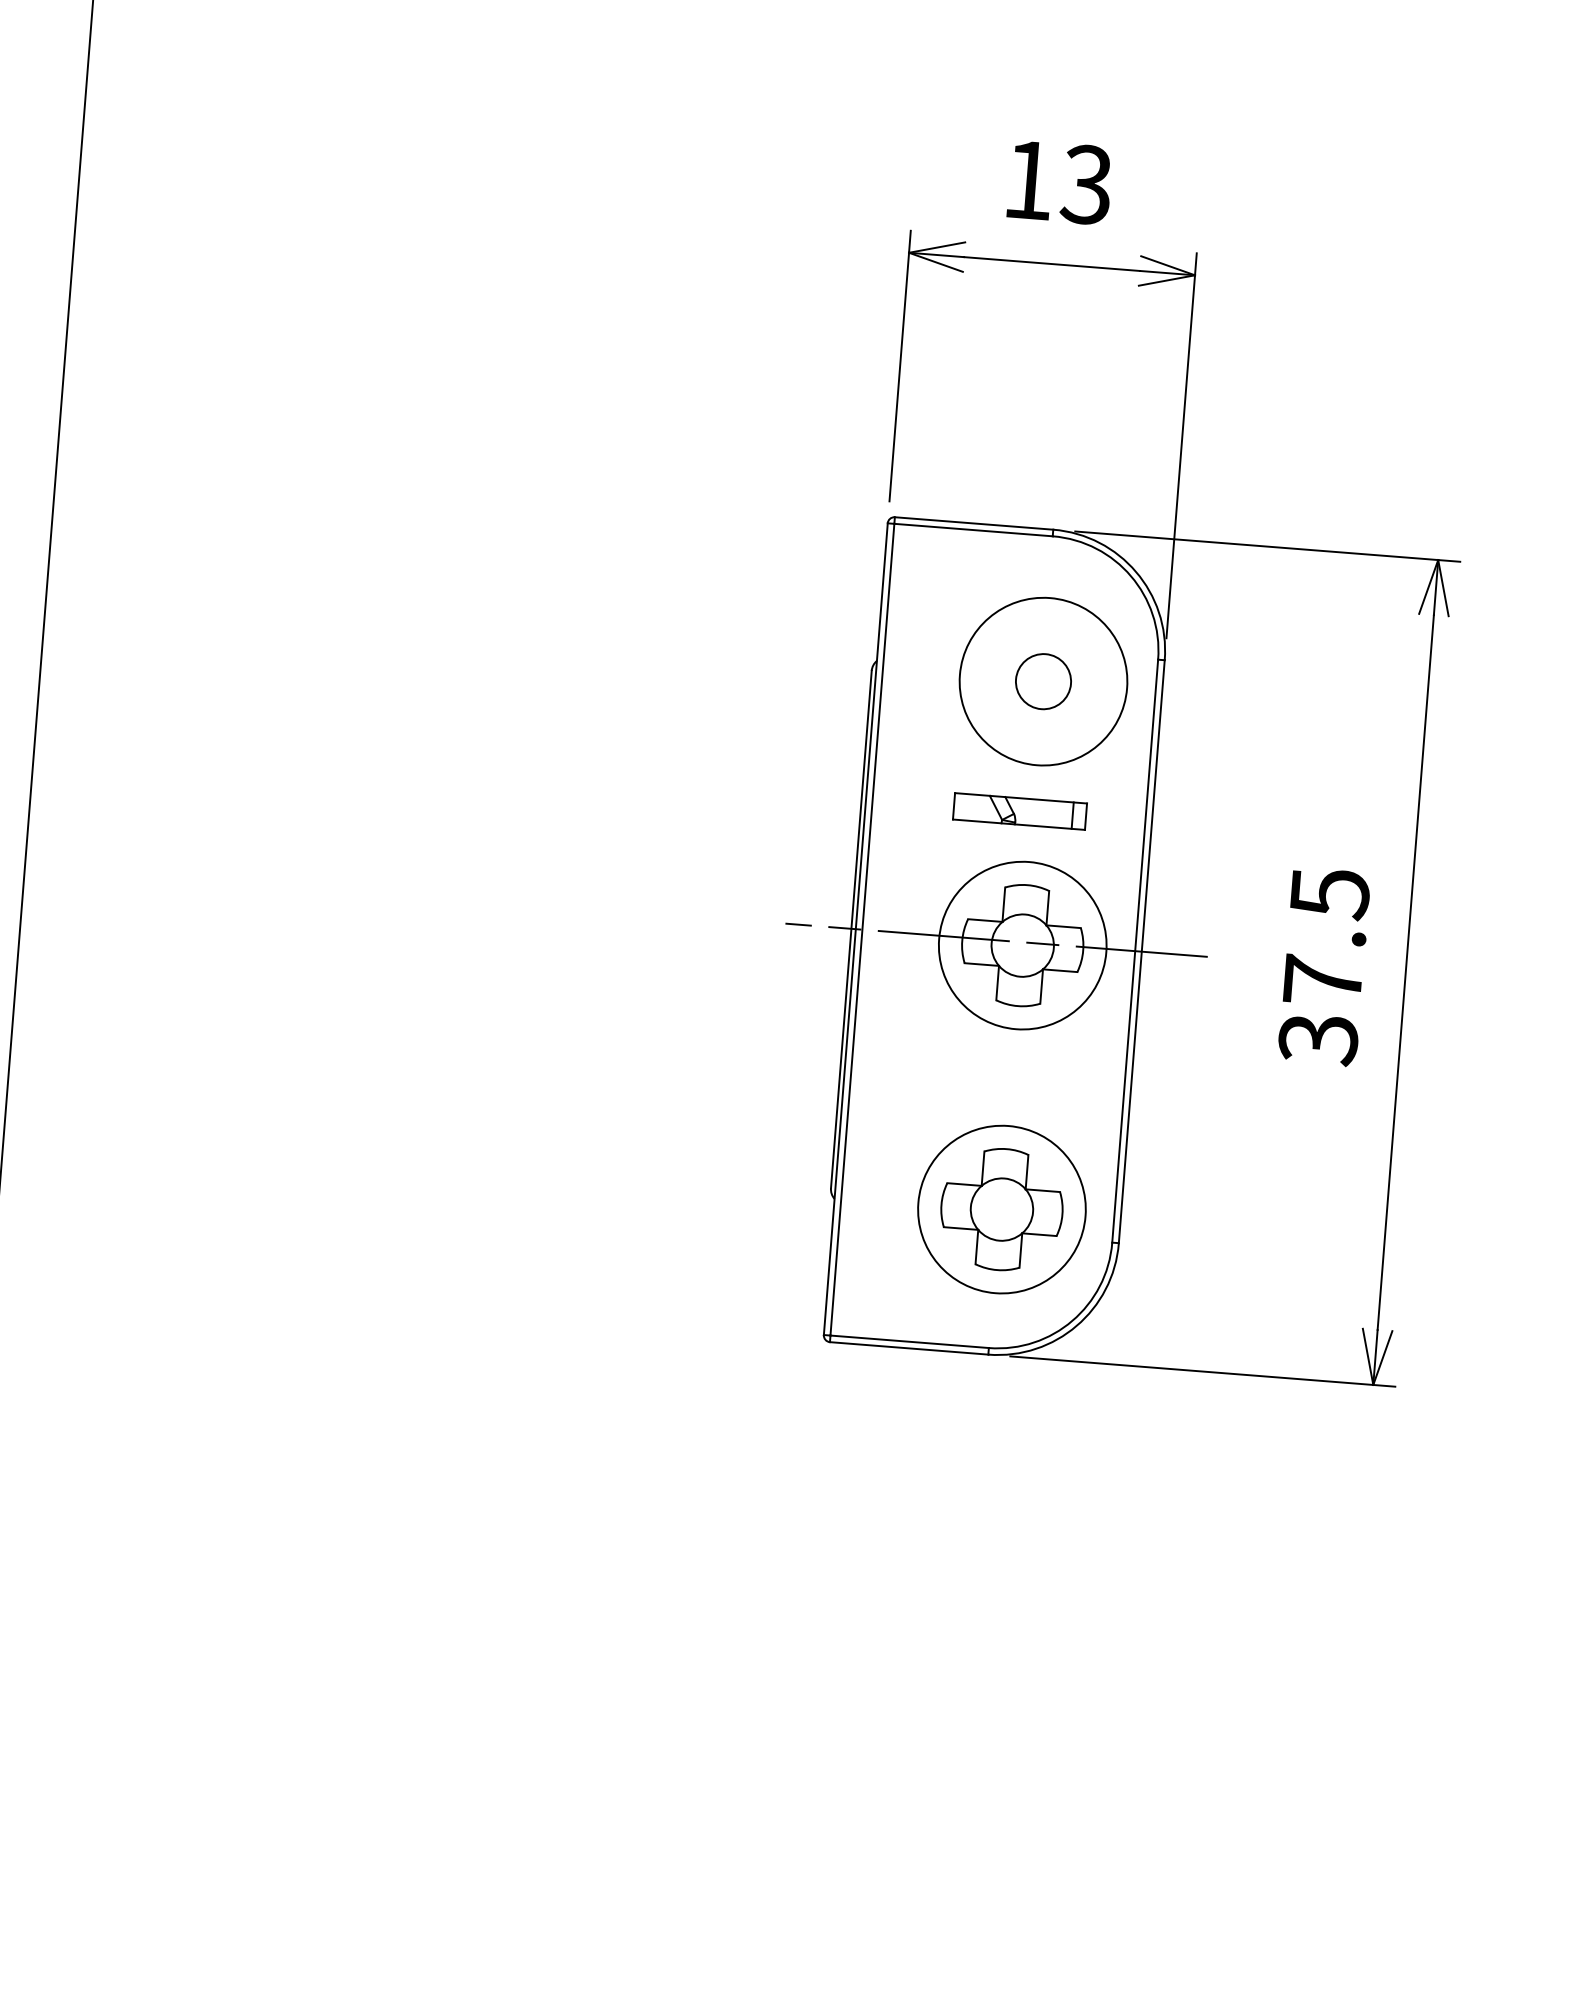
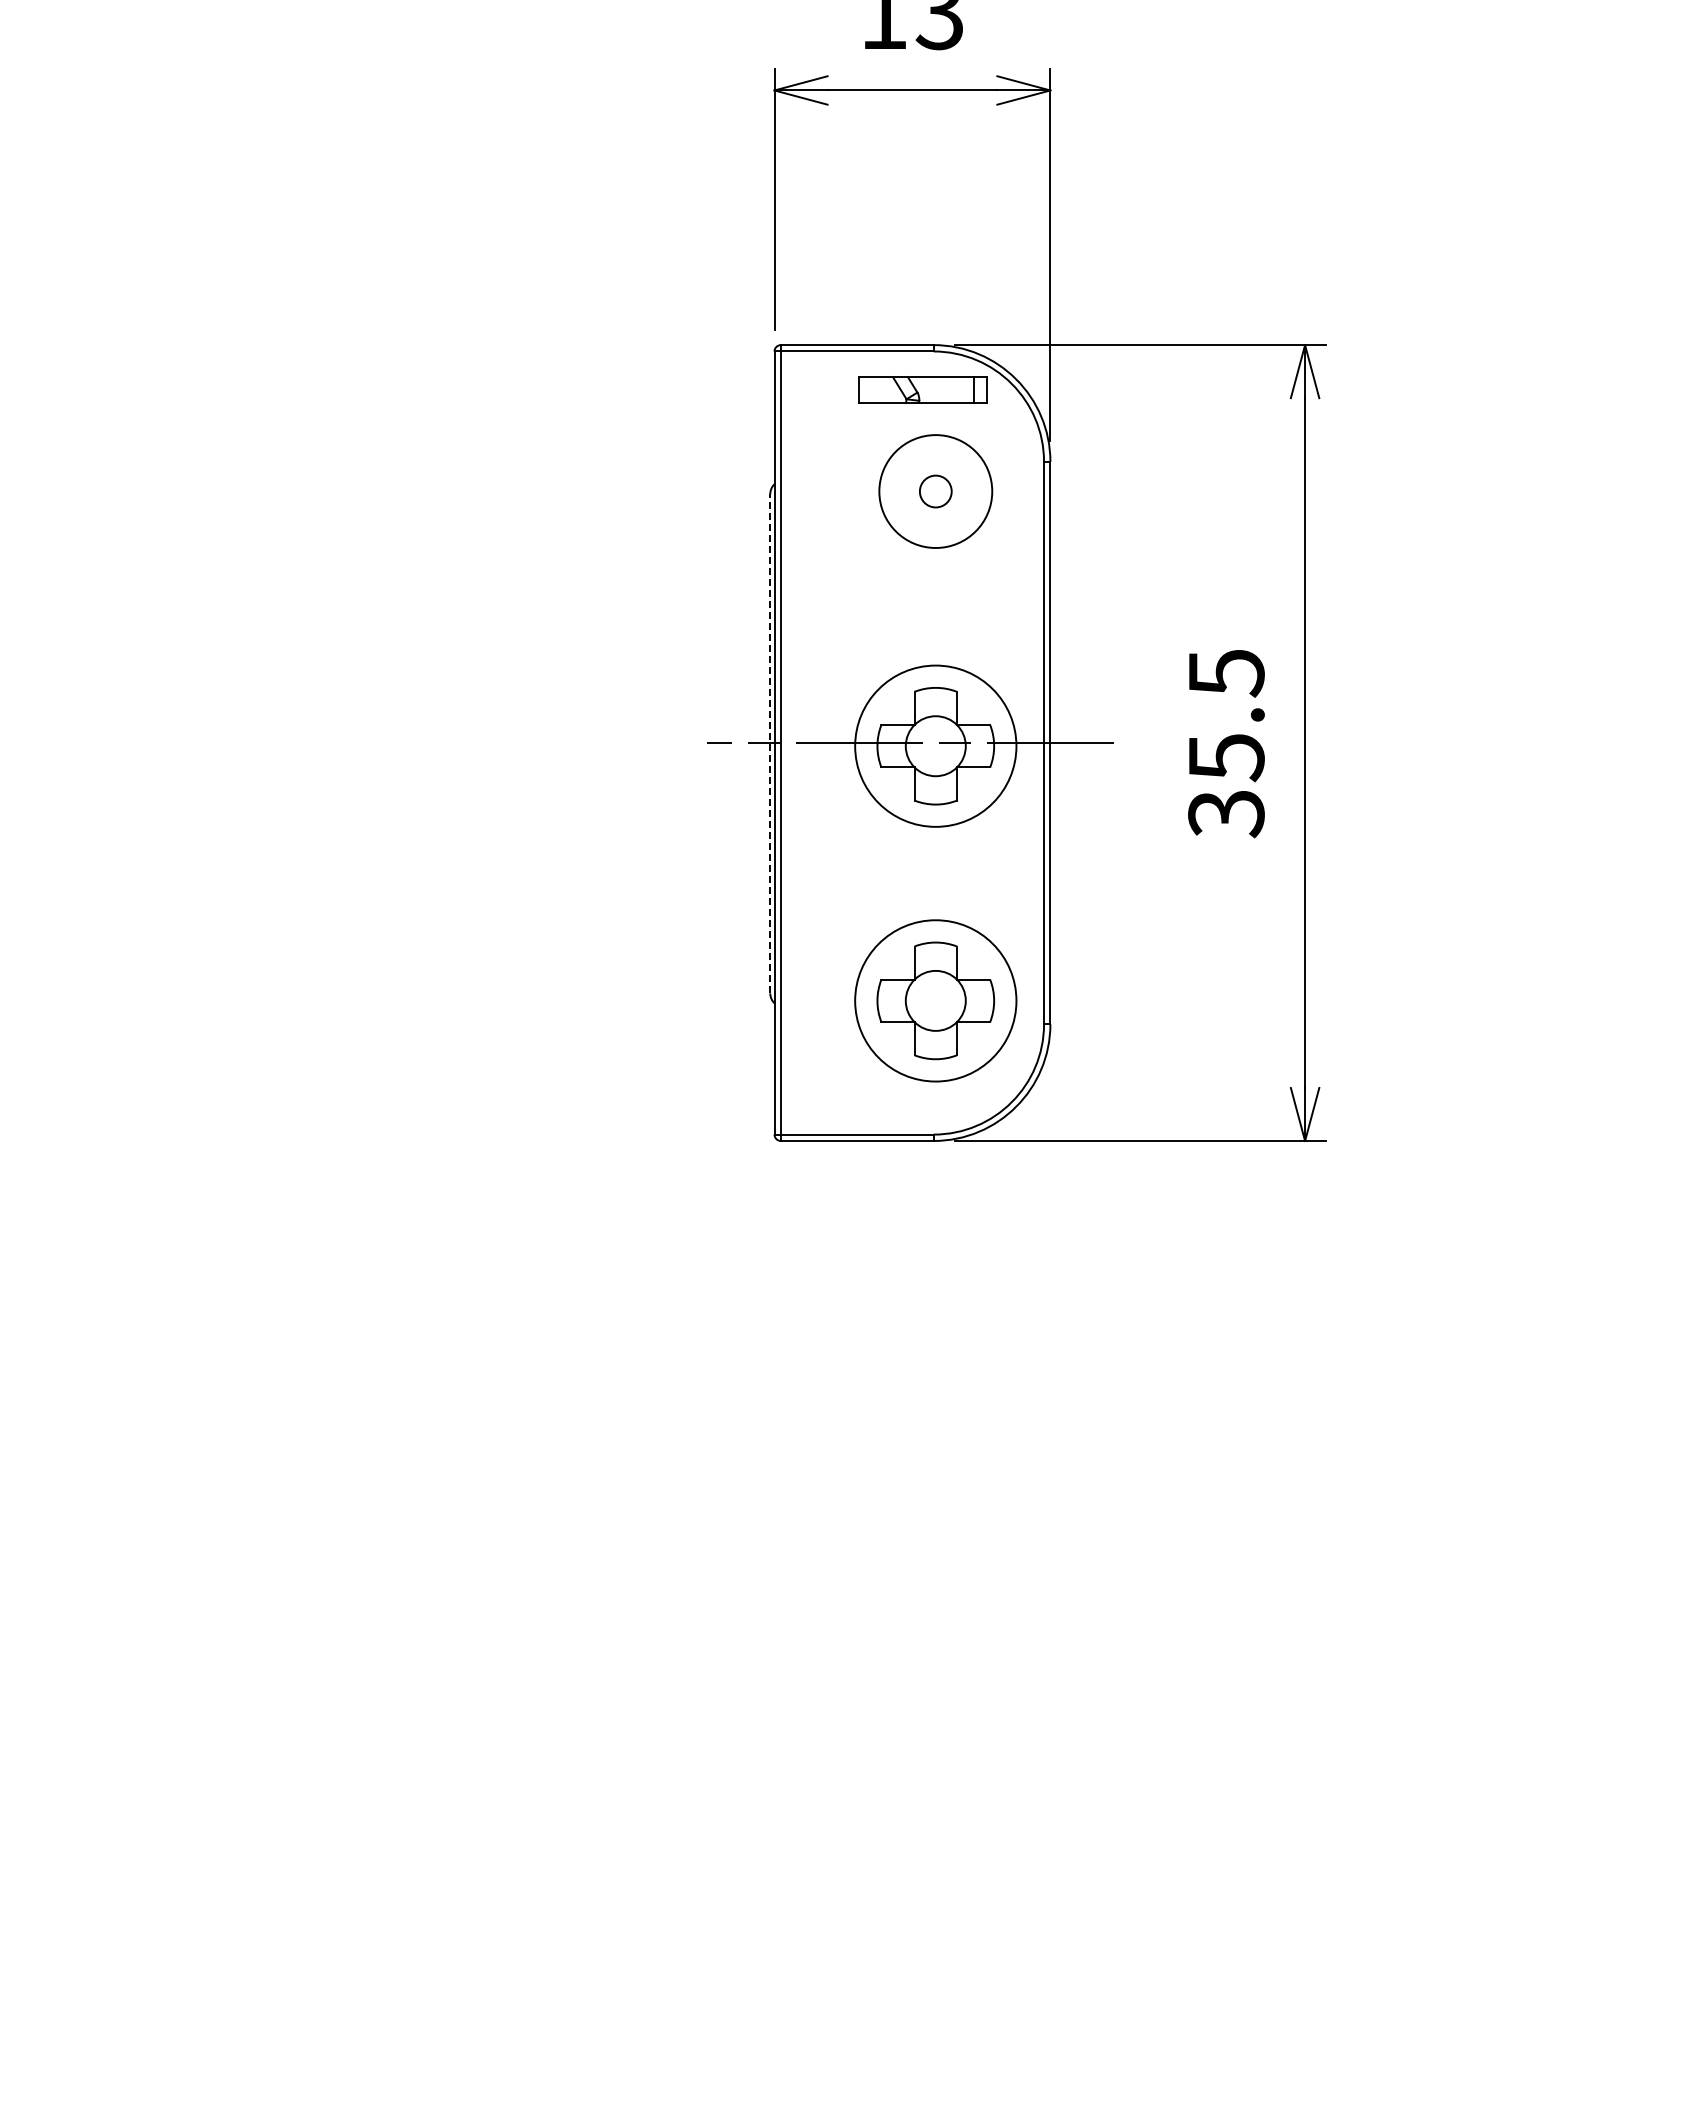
circle: (1043, 681) -> (935, 491), size x0.6
circle: (1043, 681) -> (935, 491), size x0.7
part: (1019, 811) -> (922, 389), moved
line: (851, 929) -> (770, 743), solid -> dashed
text: (1323, 981) -> (1226, 757), 37.5 -> 35.5

